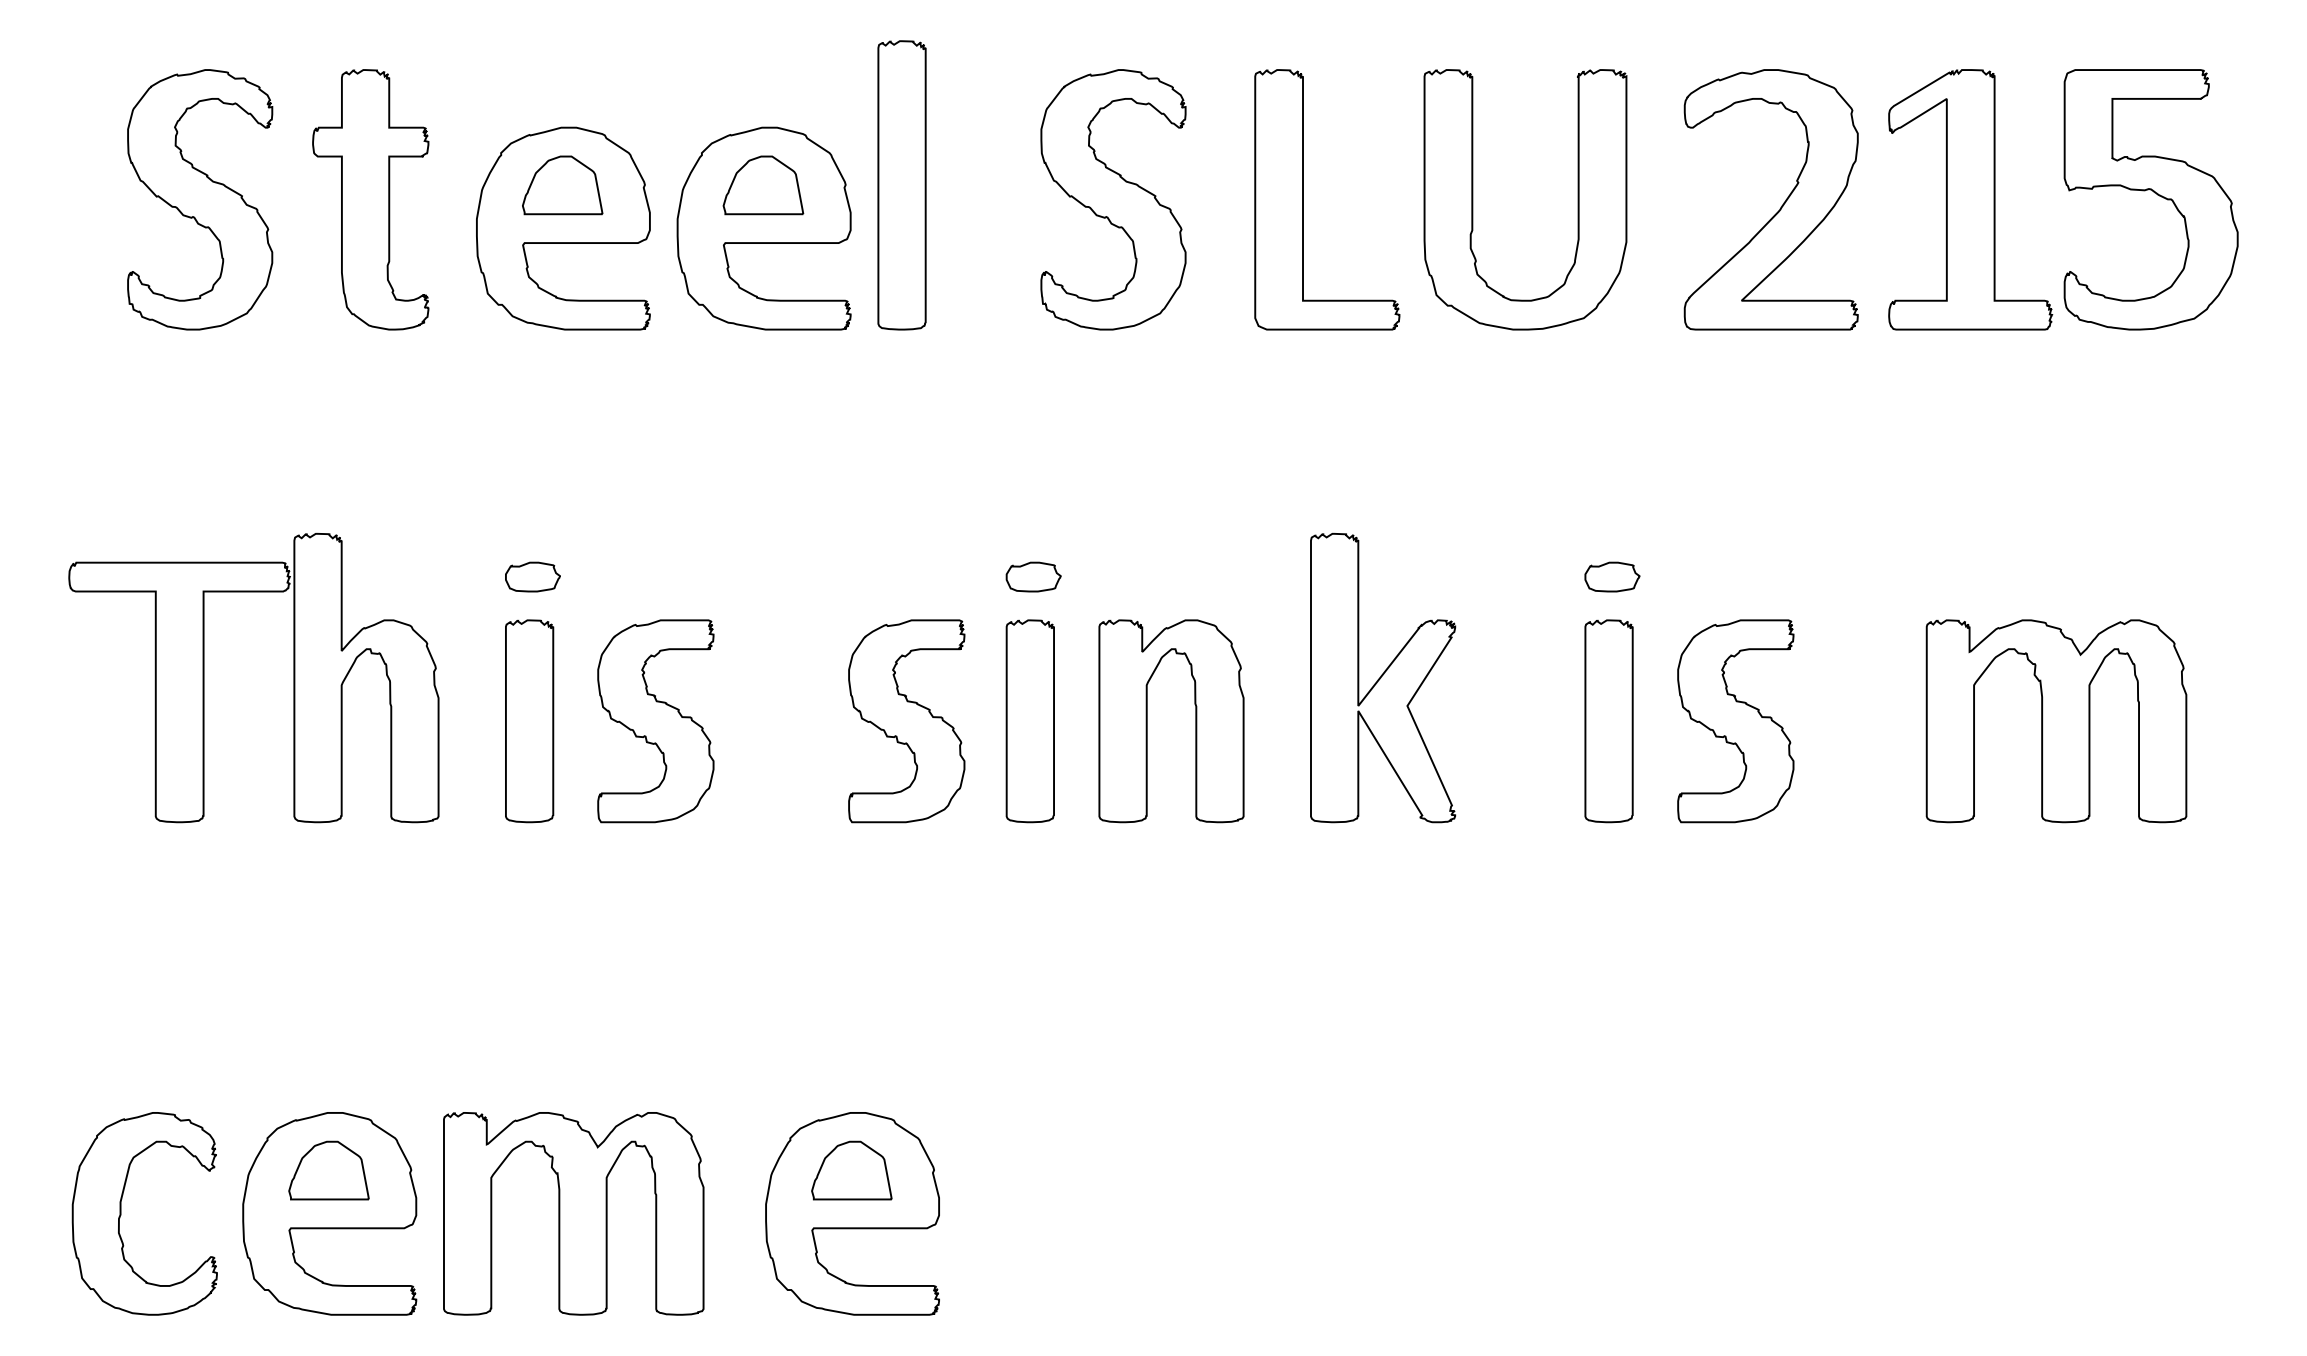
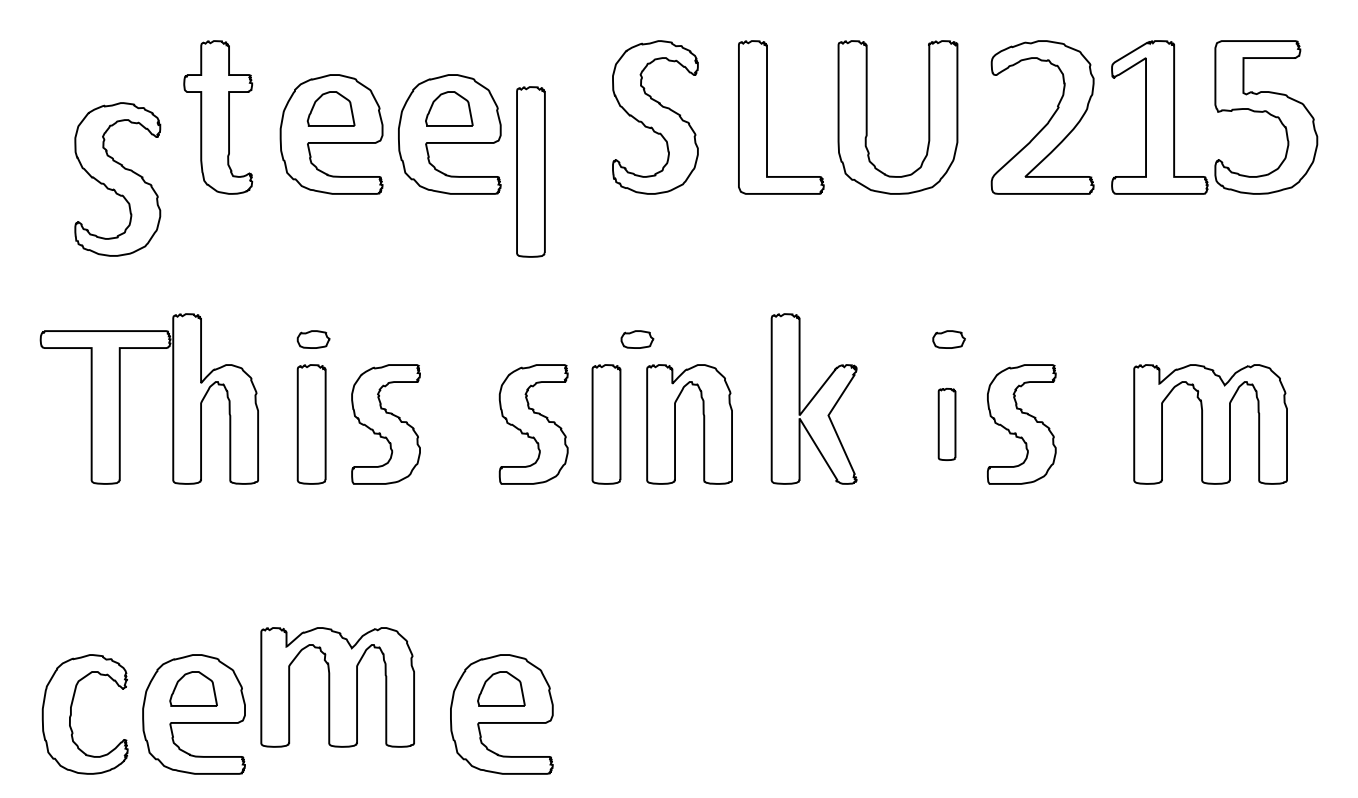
part: (901, 184) -> (530, 171), moved
part: (199, 199) -> (117, 179), moved
part: (1033, 576) -> (637, 339), moved
part: (1607, 721) -> (946, 424), size x0.6
part: (573, 1213) -> (337, 687), moved

